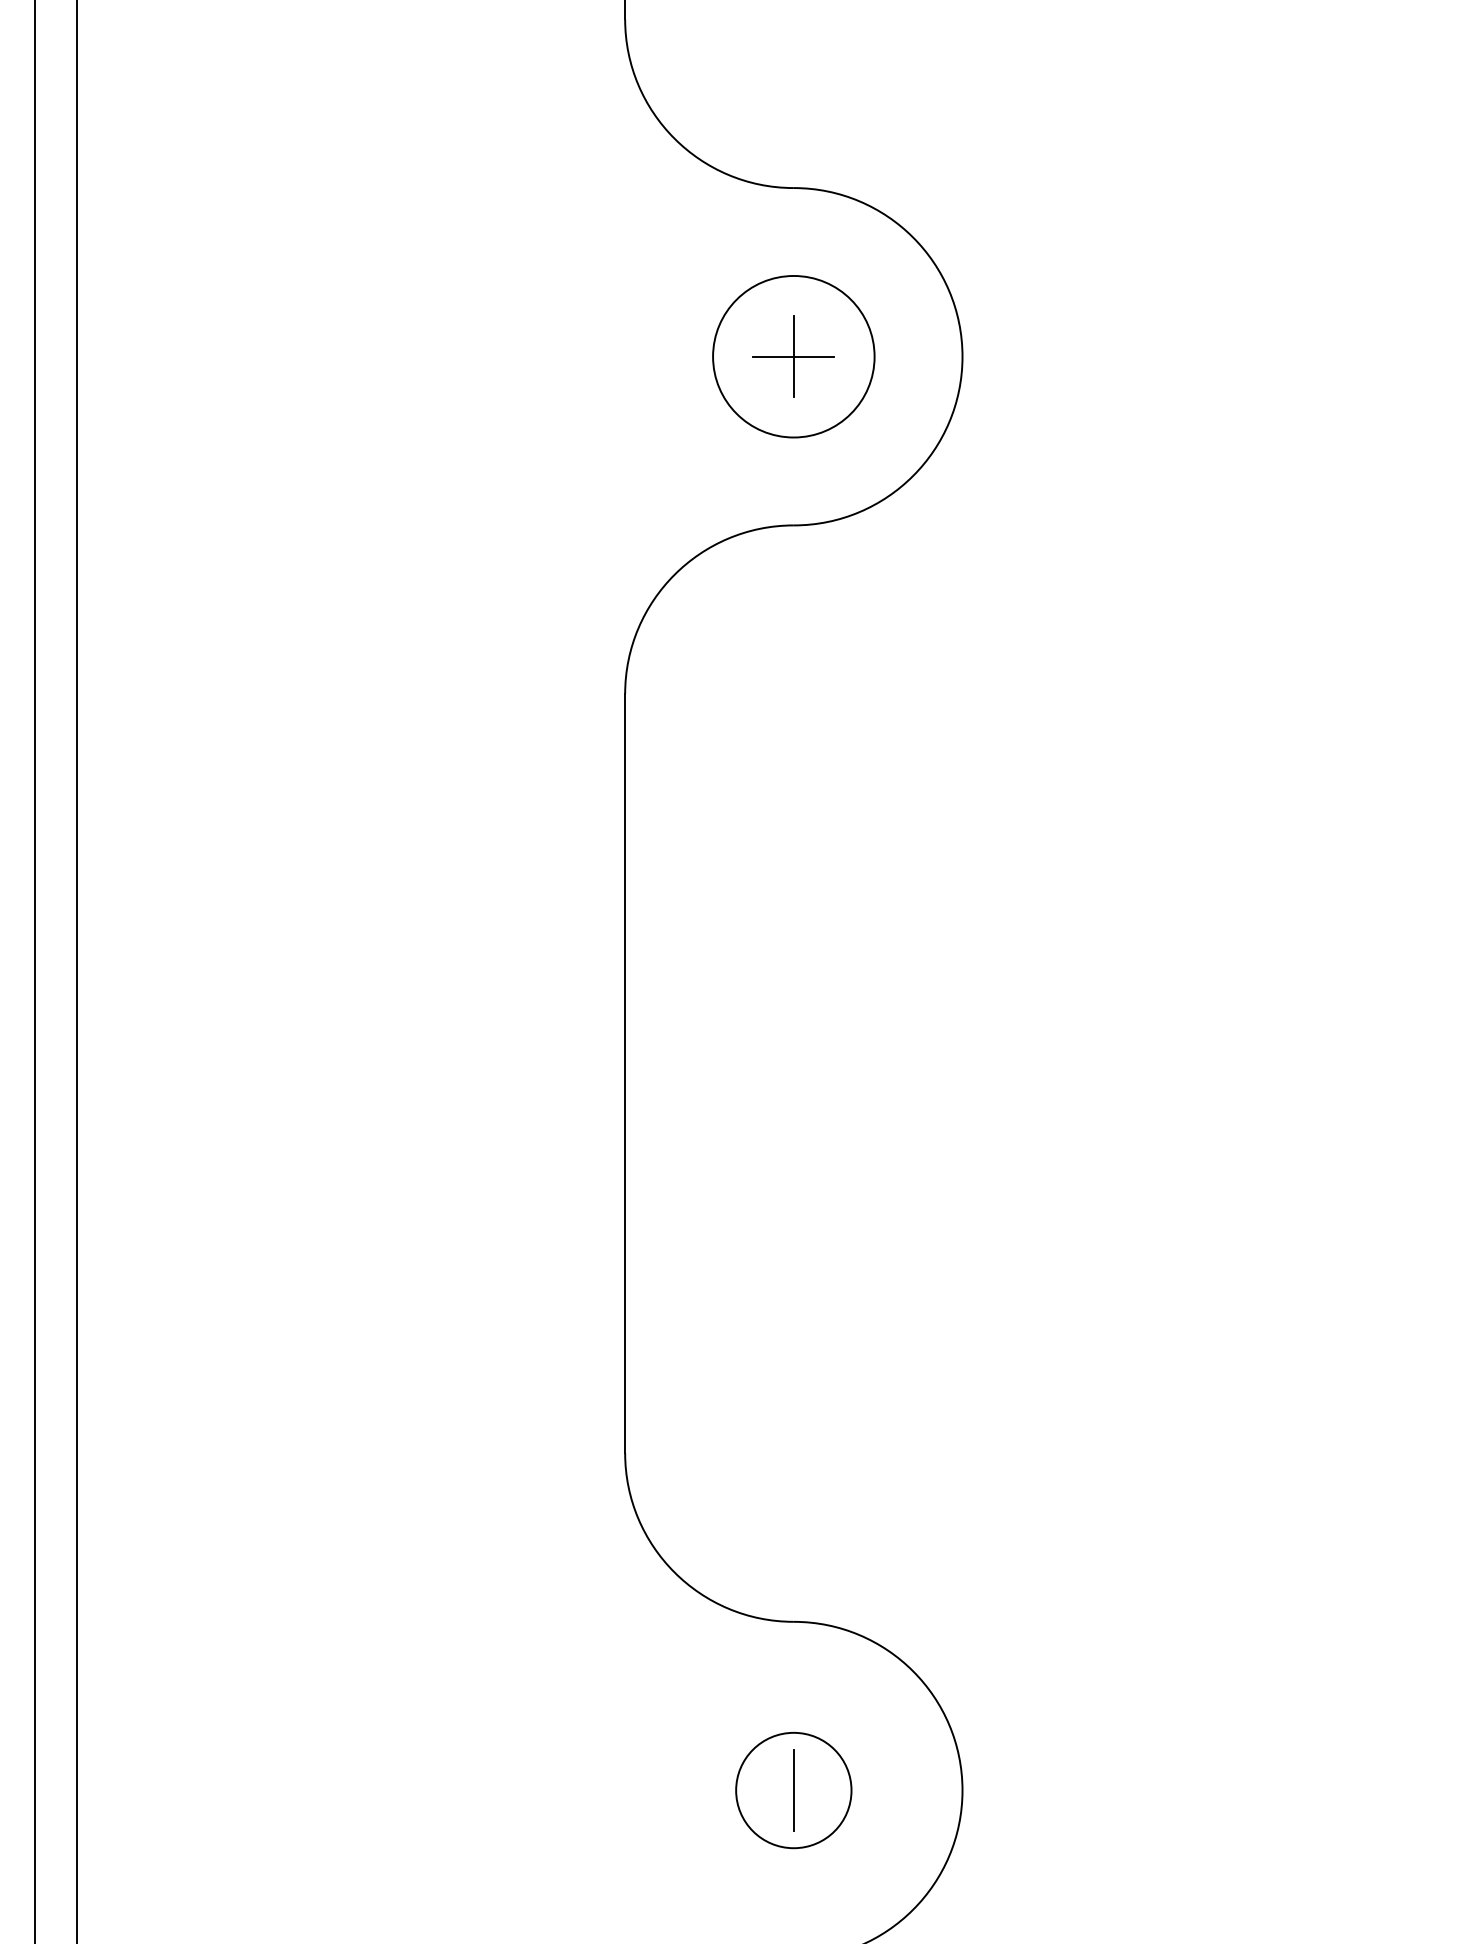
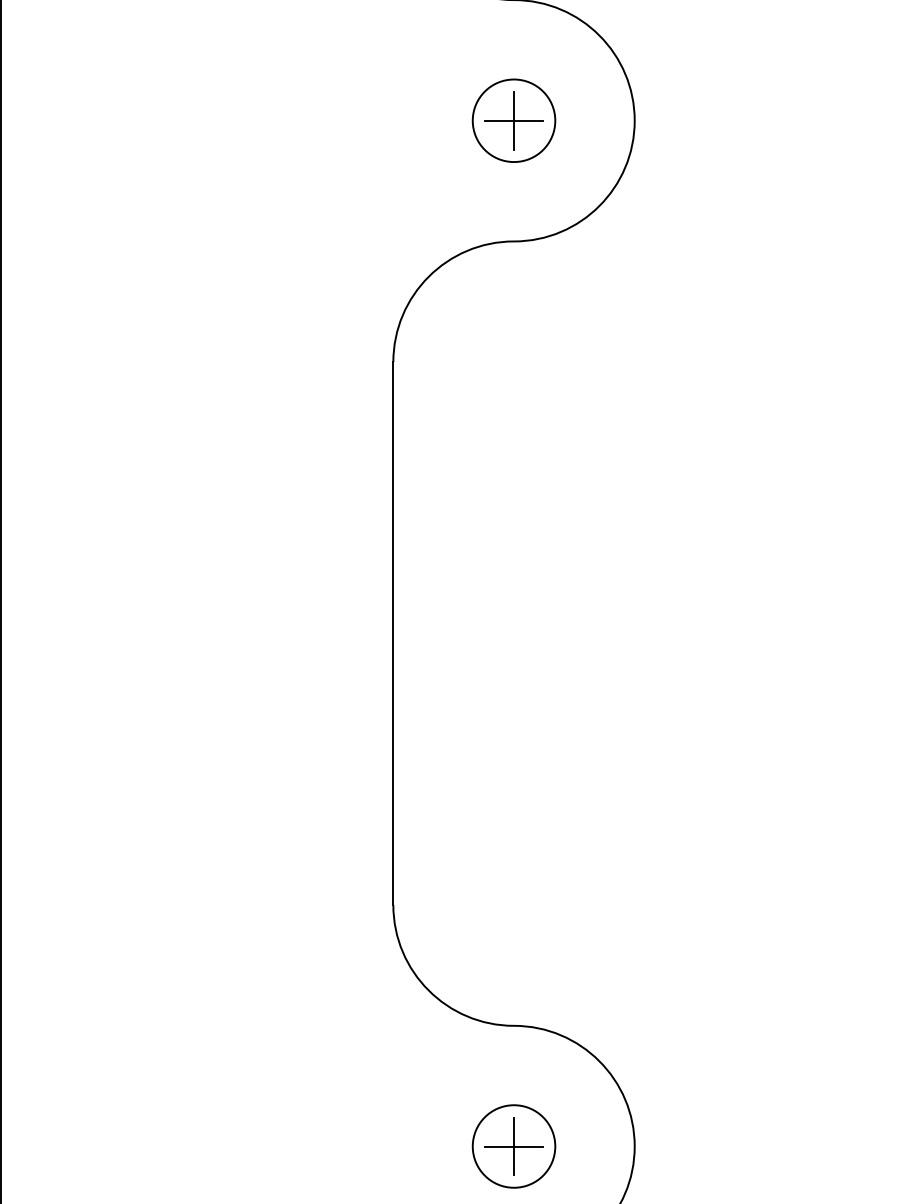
circle: (793, 356) -> (513, 120), size x0.71
line: (793, 1790) -> (513, 1146), added

